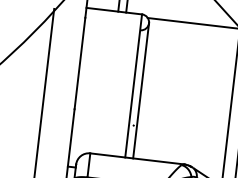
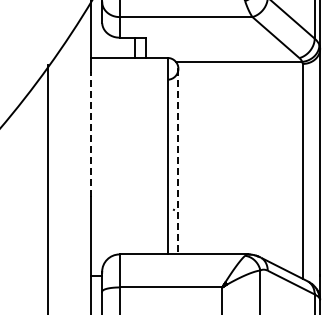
line: (80, 63) -> (91, 134), solid -> dashed
line: (141, 90) -> (178, 161), solid -> dashed

